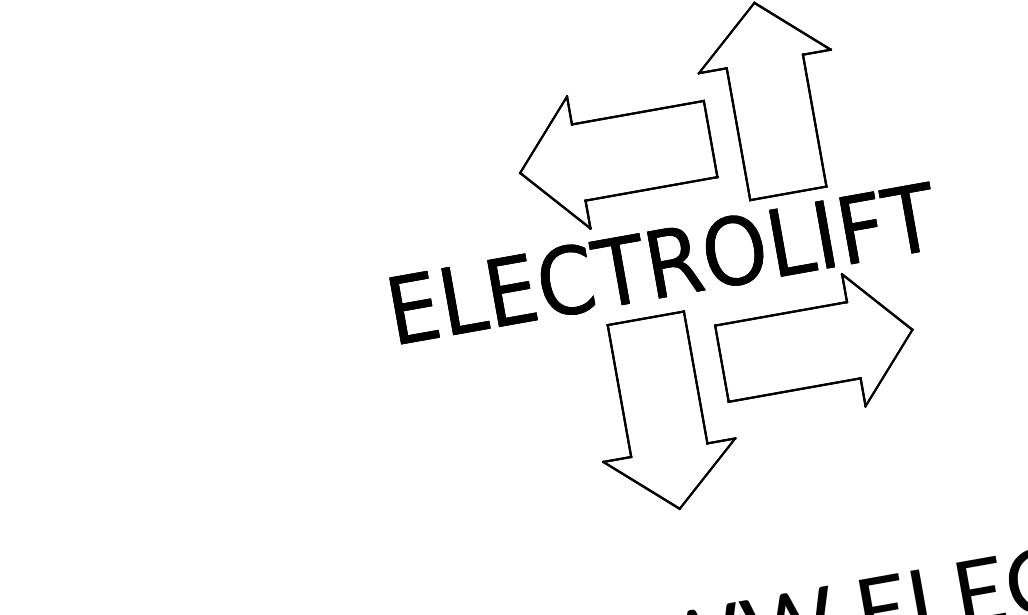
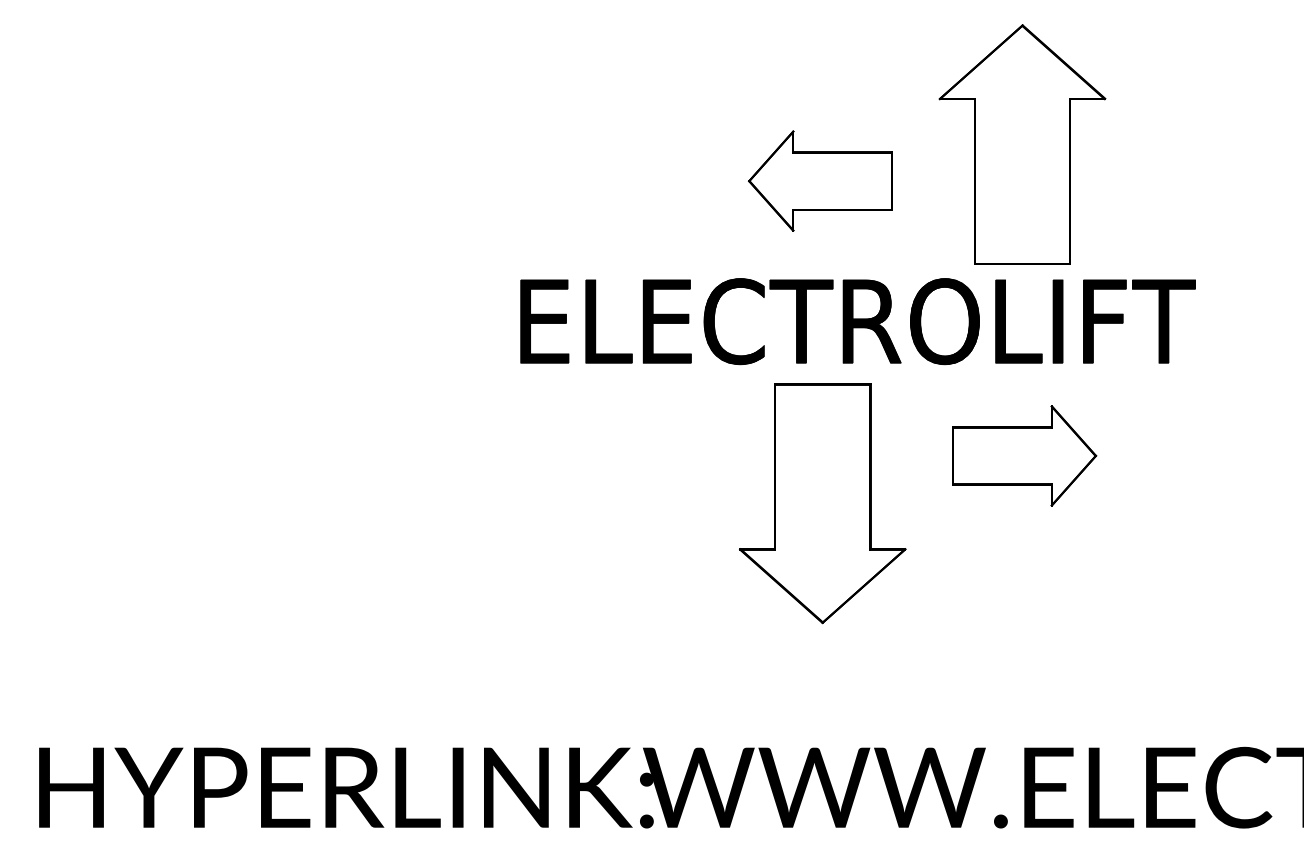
part: (614, 155) -> (820, 180), size x0.6
part: (817, 346) -> (1024, 455), size x0.6

